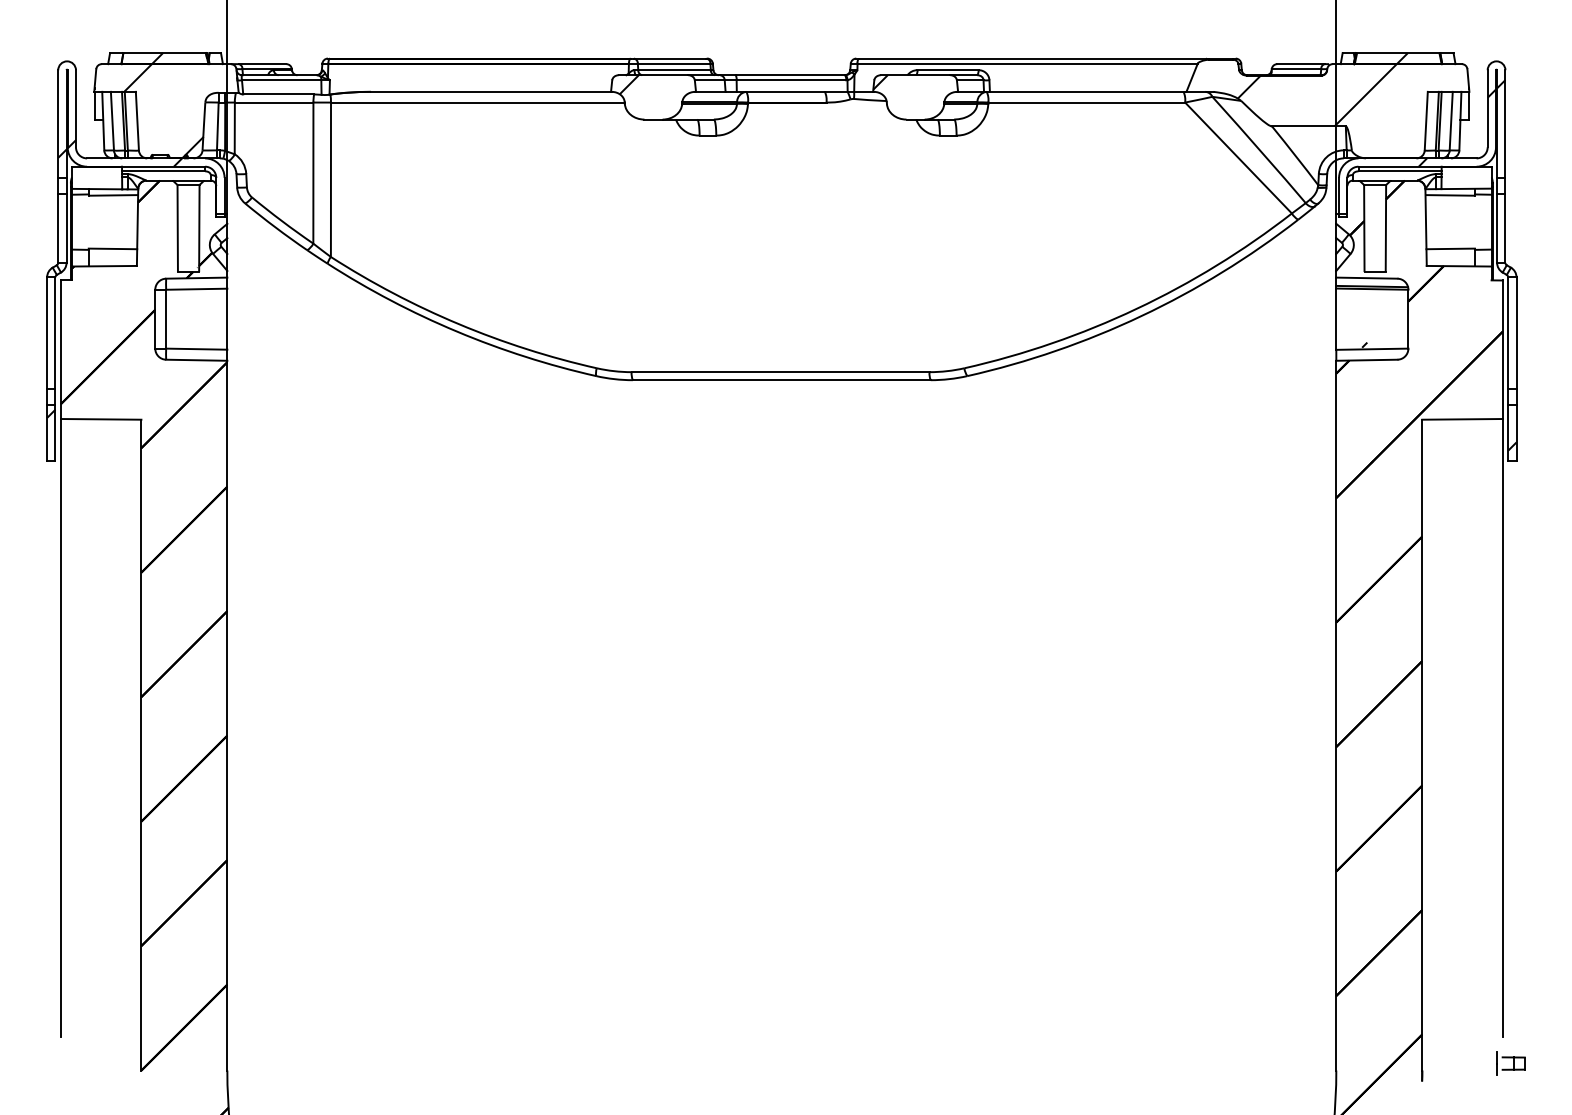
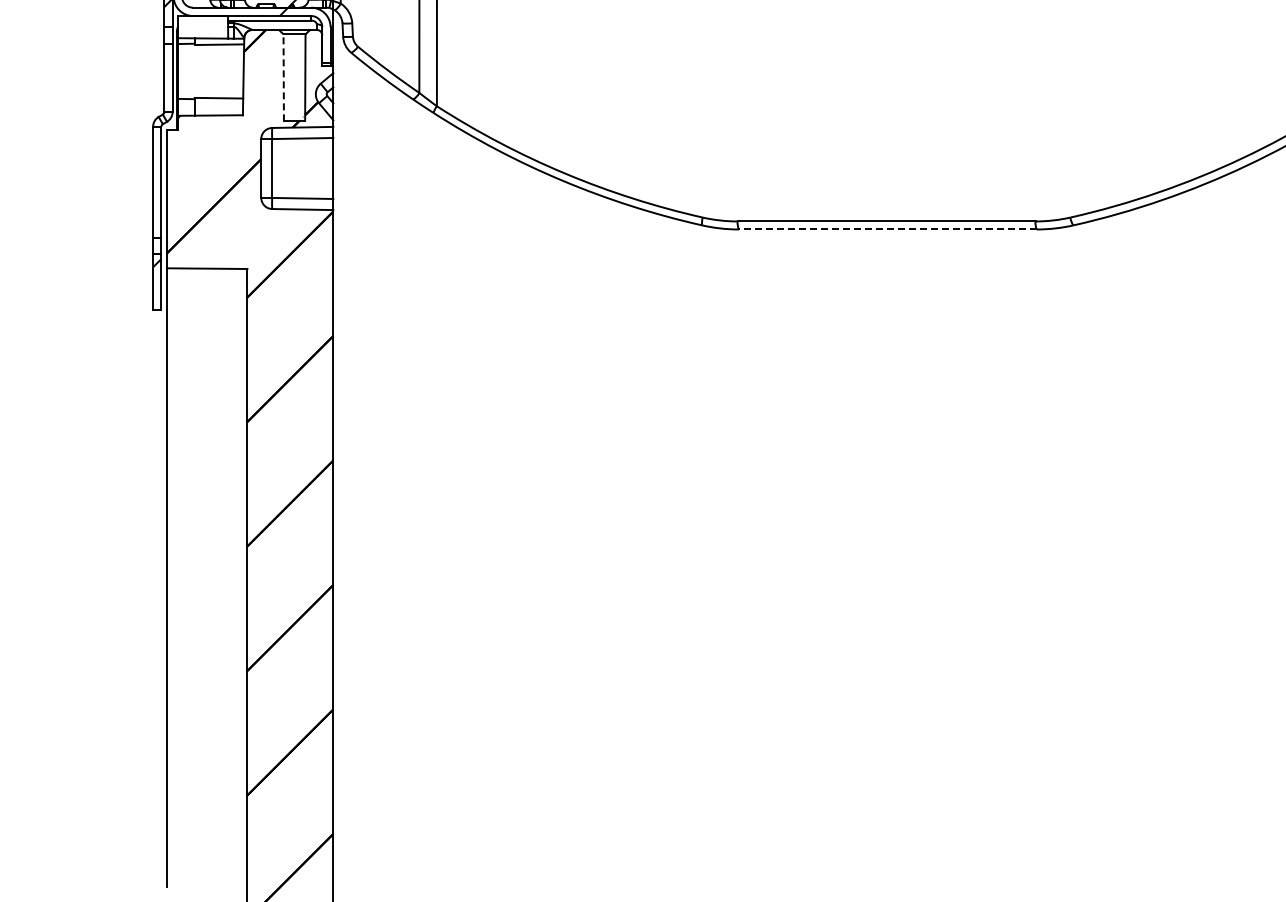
line: (177, 228) -> (283, 77), solid -> dashed
line: (781, 380) -> (887, 229), solid -> dashed

